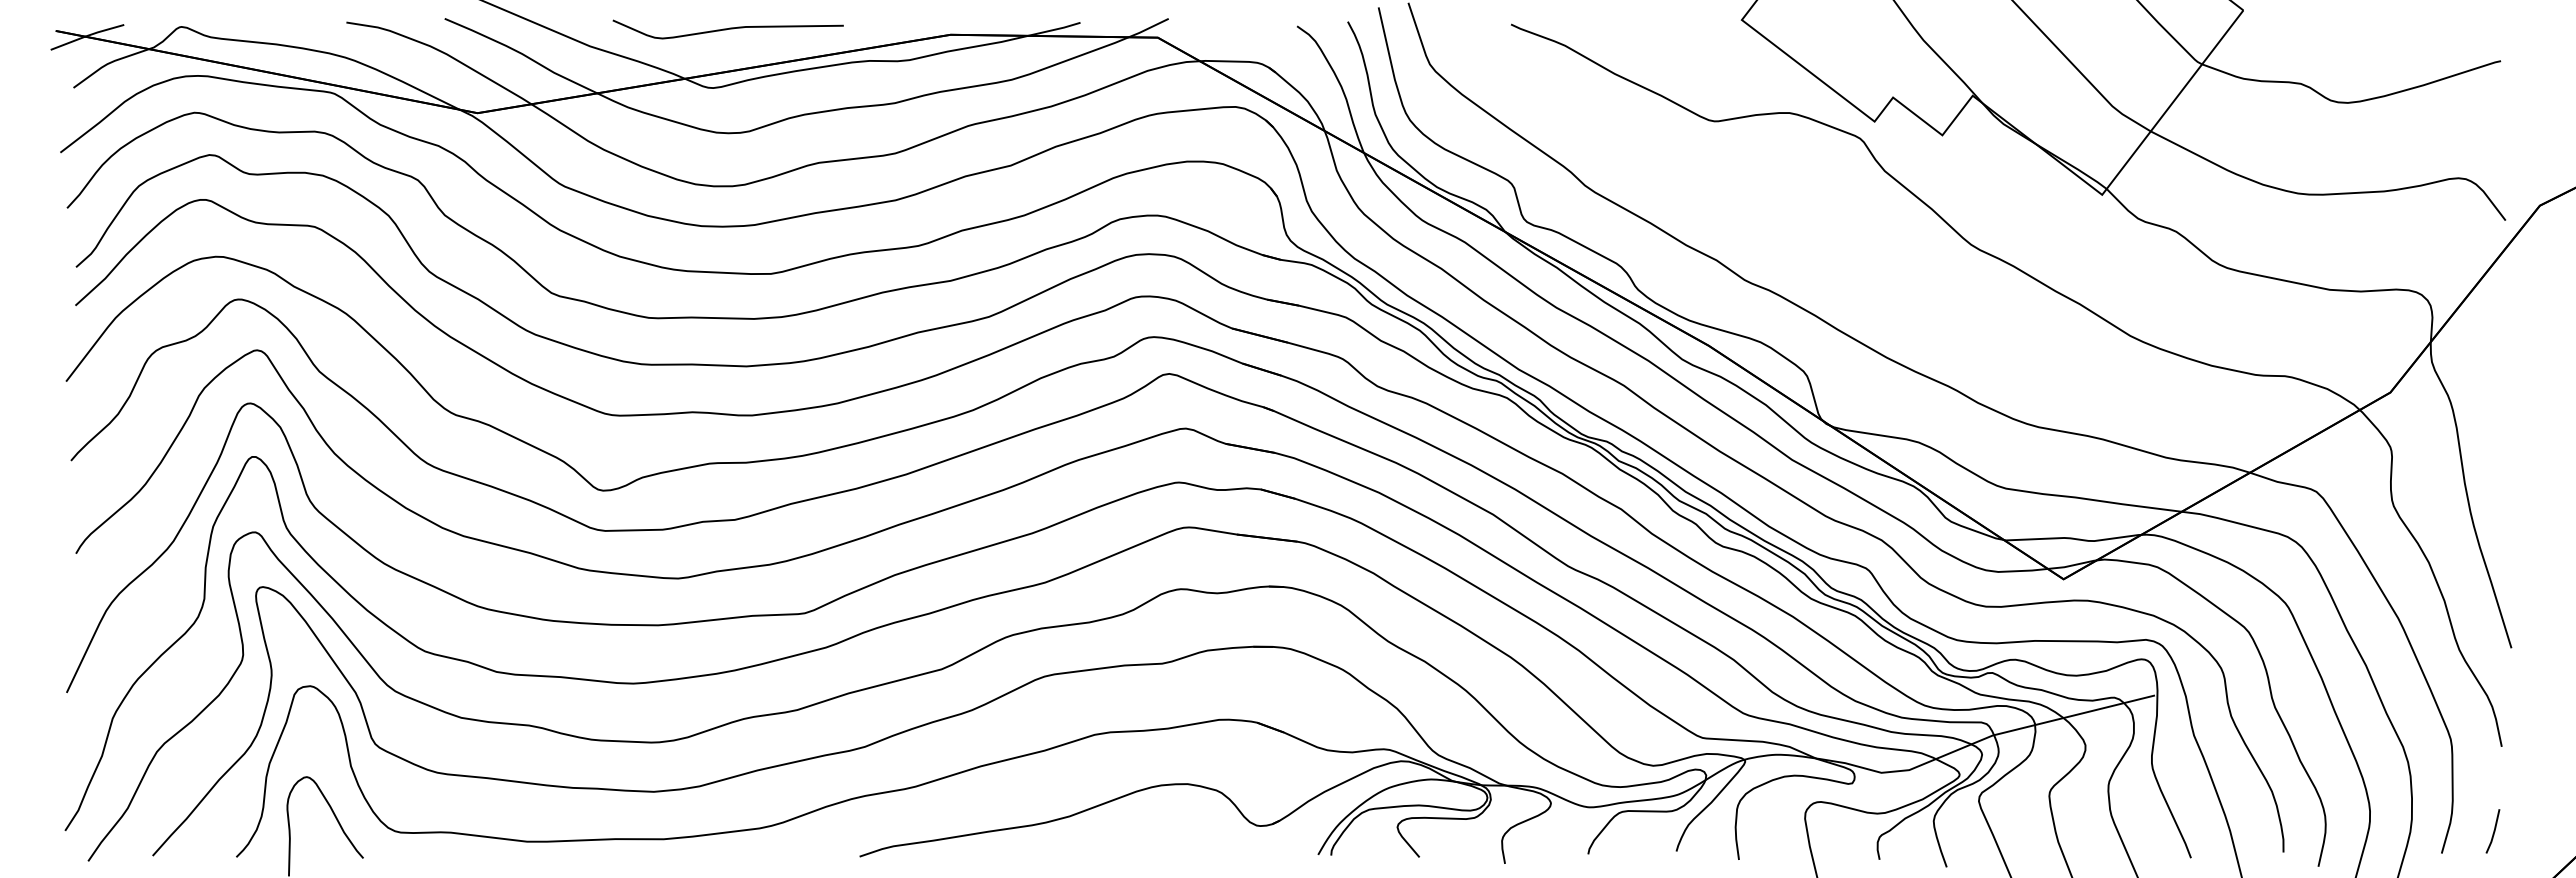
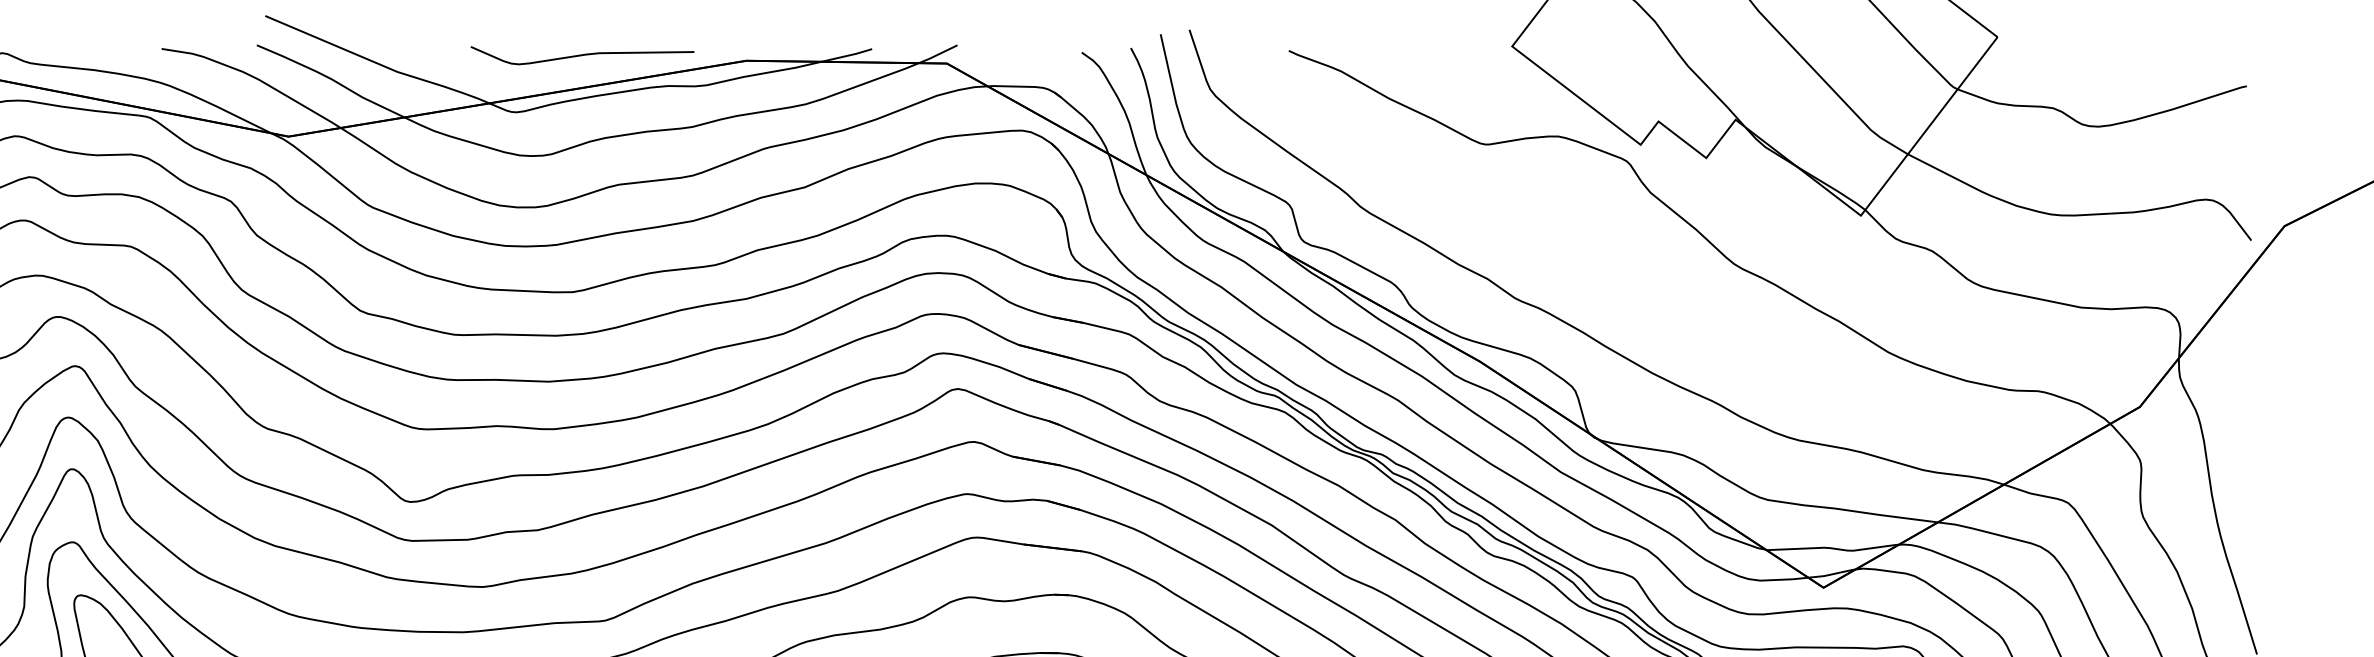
curve: (727, 29) -> (581, 55), moved

